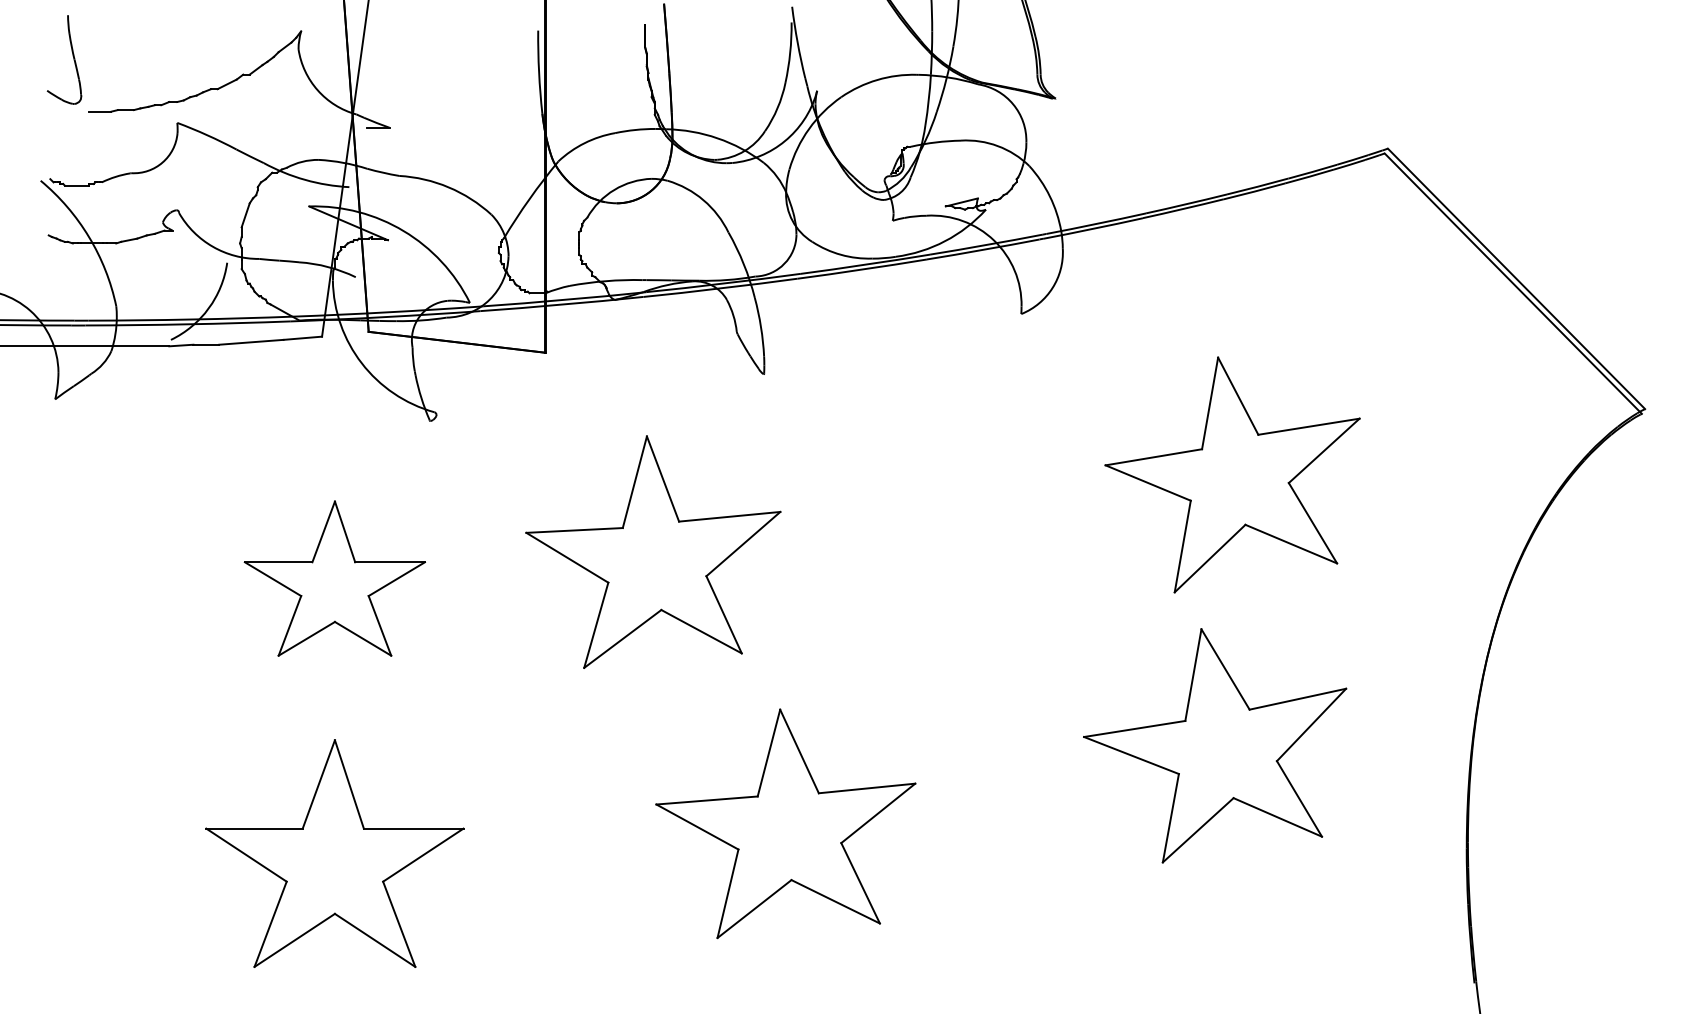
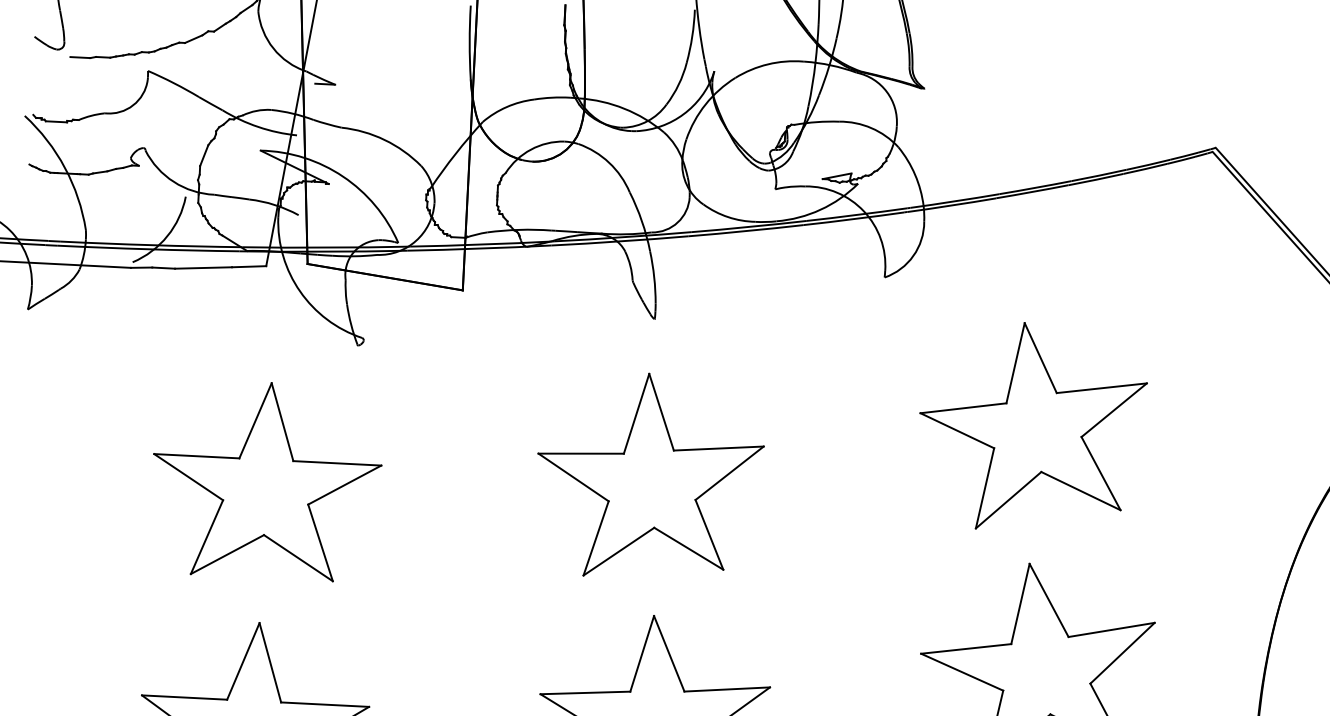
part: (1232, 474) -> (1032, 426), moved
part: (653, 551) -> (649, 475), moved
part: (334, 578) -> (266, 480), size x1.43

